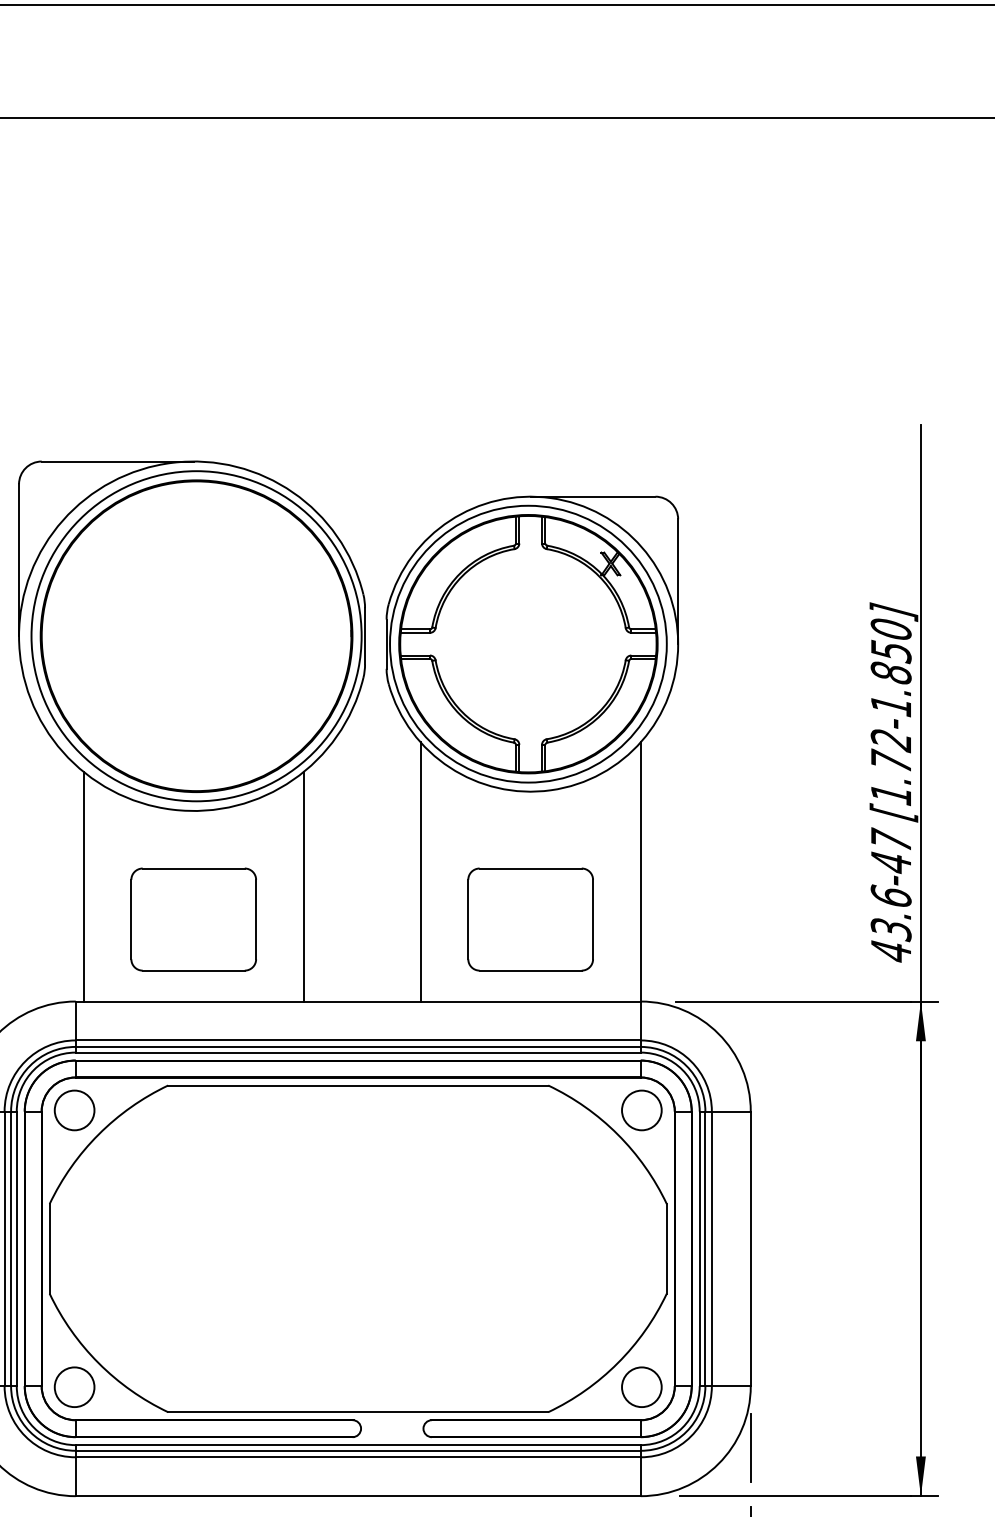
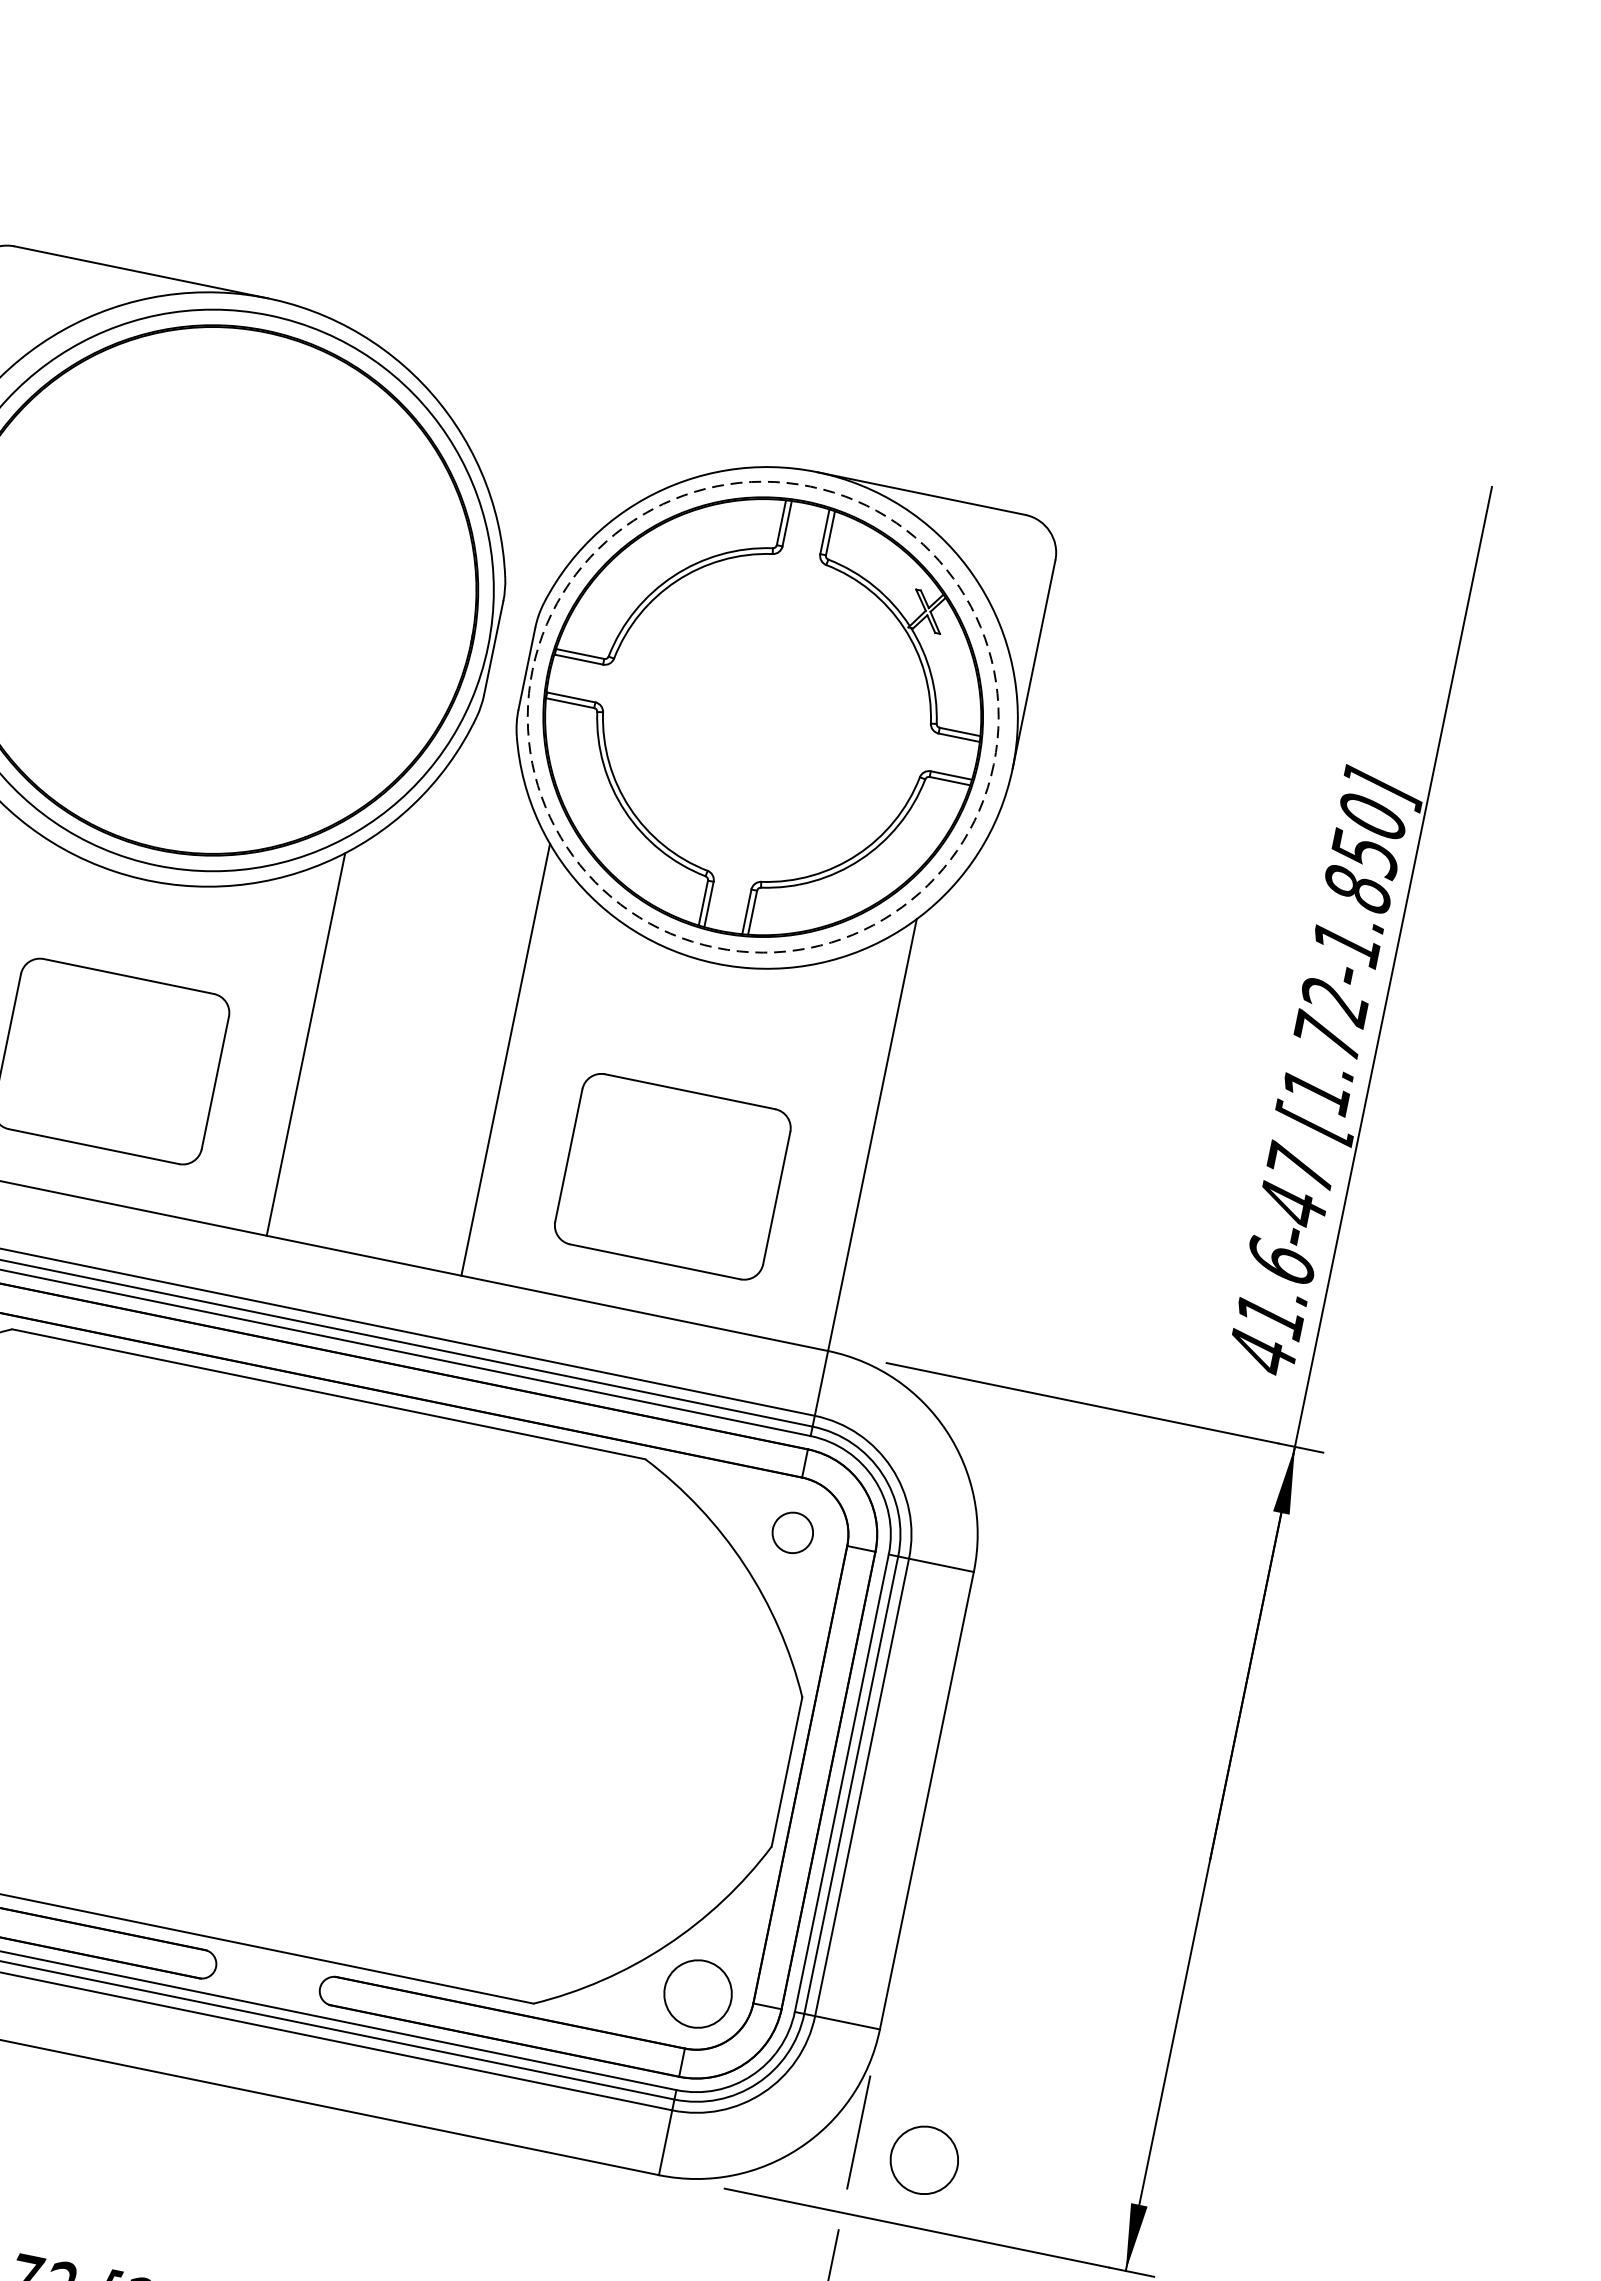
circle: (528, 643) -> (763, 716), solid -> dashed
text: (890, 930) -> (1268, 1318), 43.6-47 -> 41.6-47
circle: (641, 1110) -> (792, 1532), size x0.6
circle: (791, 1455) -> (924, 2158), added

